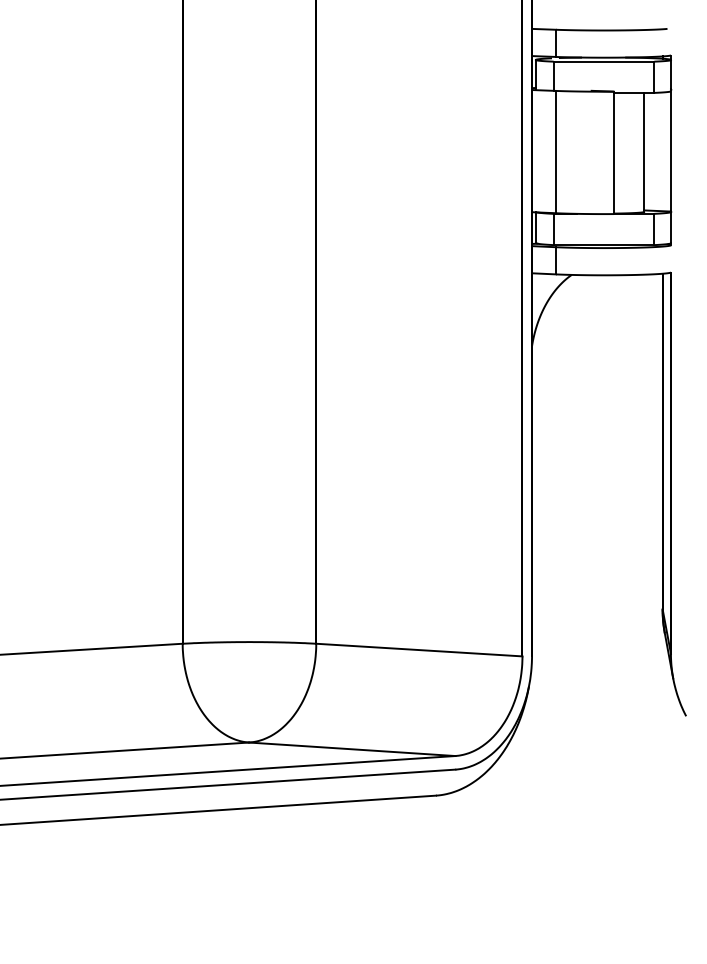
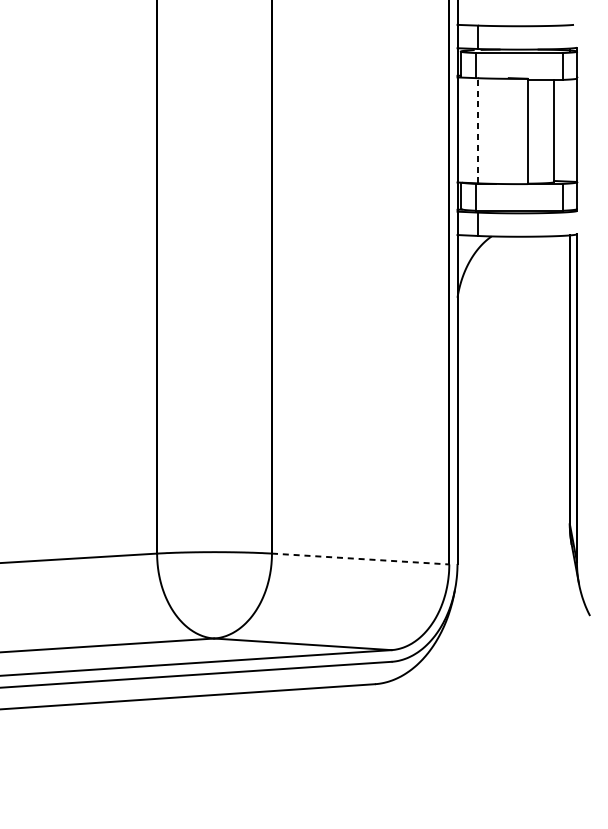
line: (555, 151) -> (477, 130), solid -> dashed
line: (419, 650) -> (360, 559), solid -> dashed

